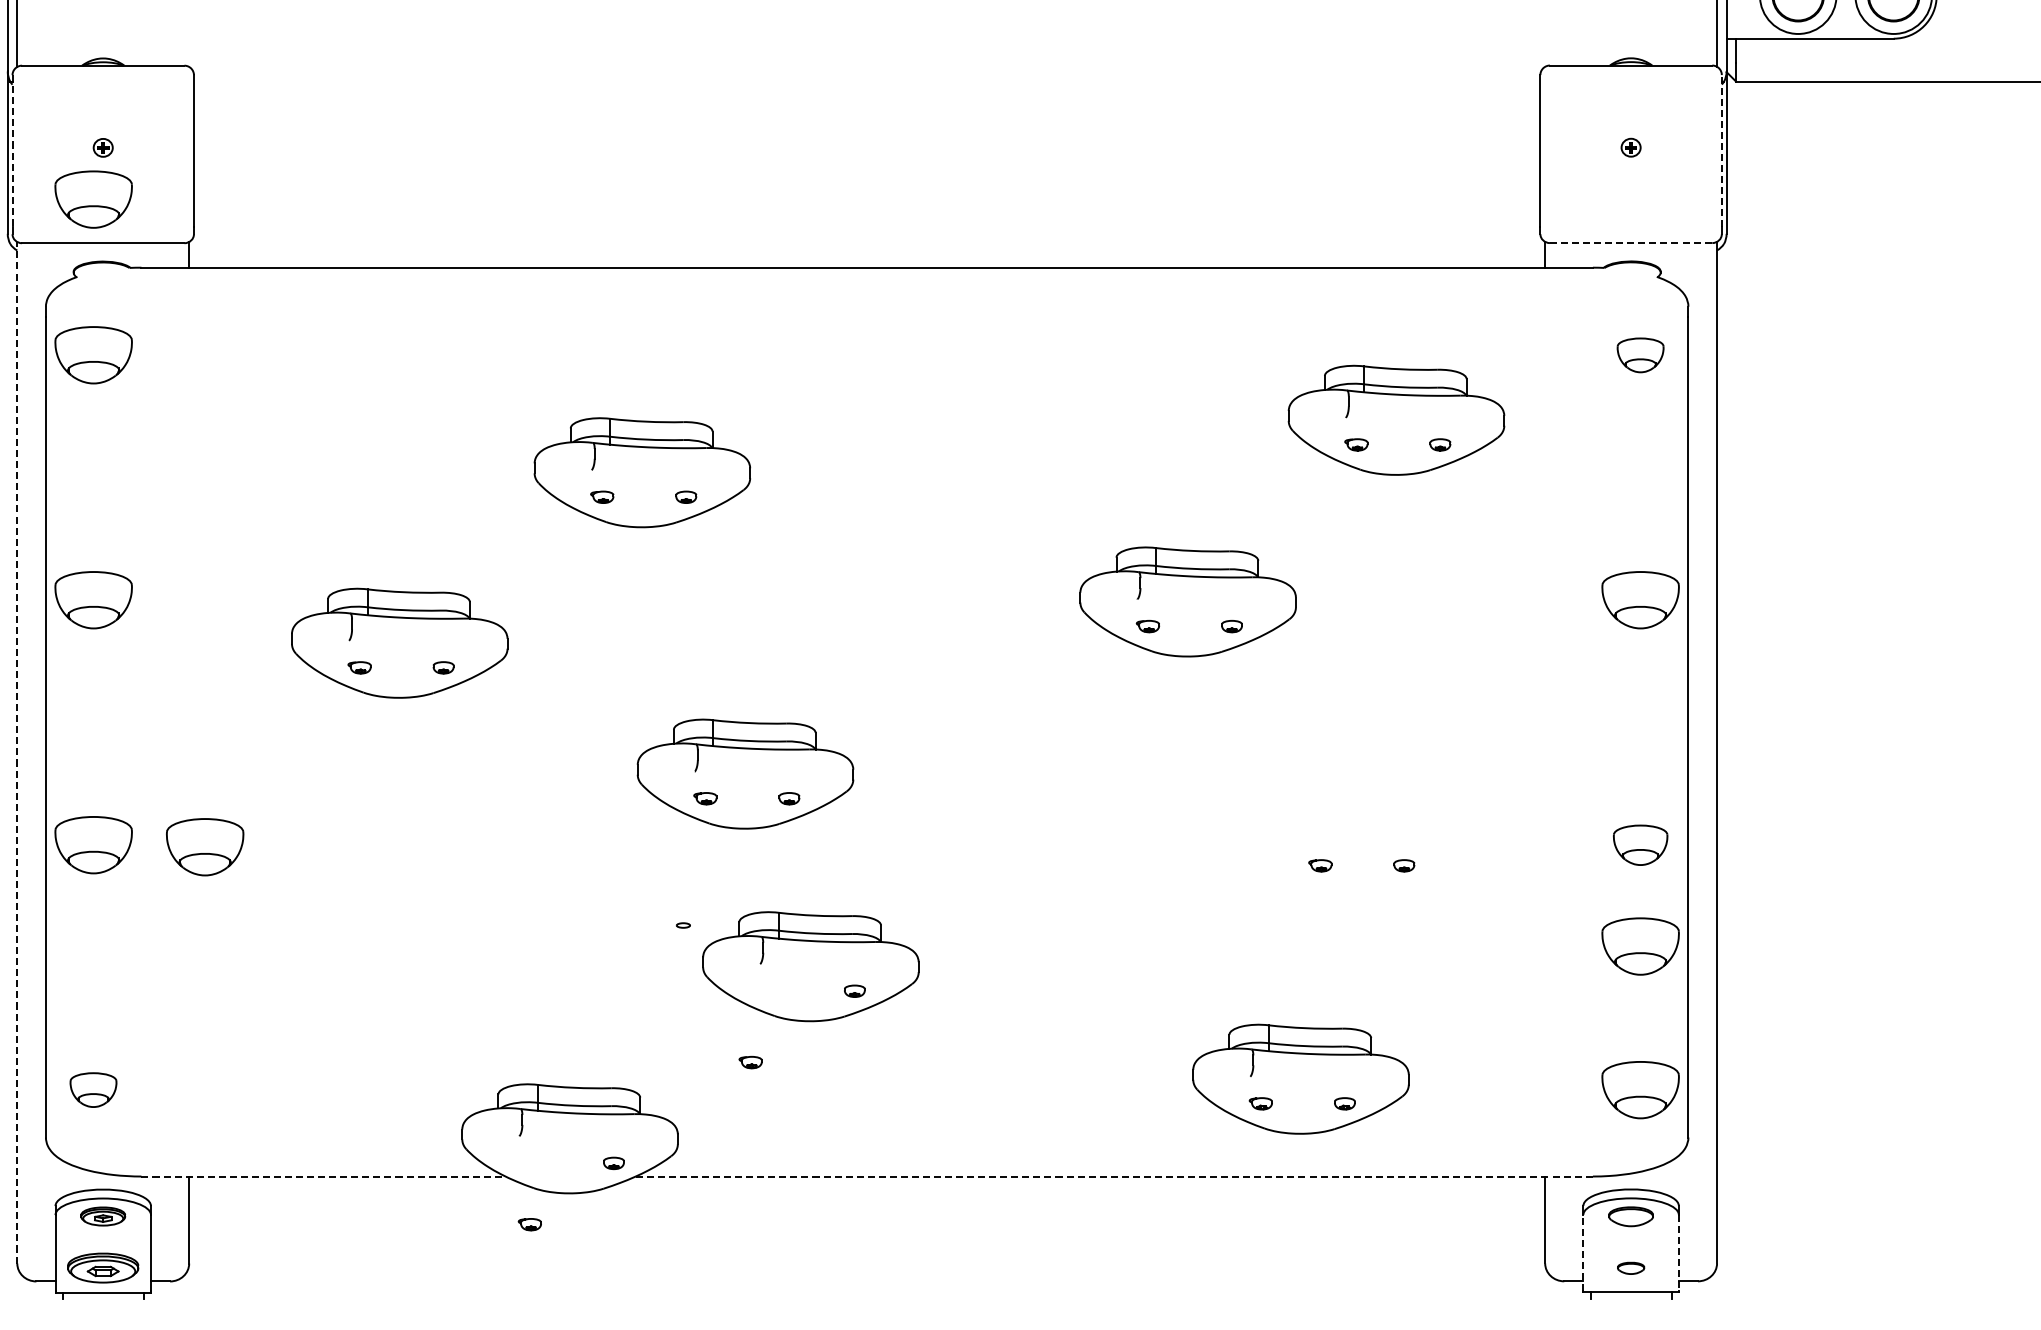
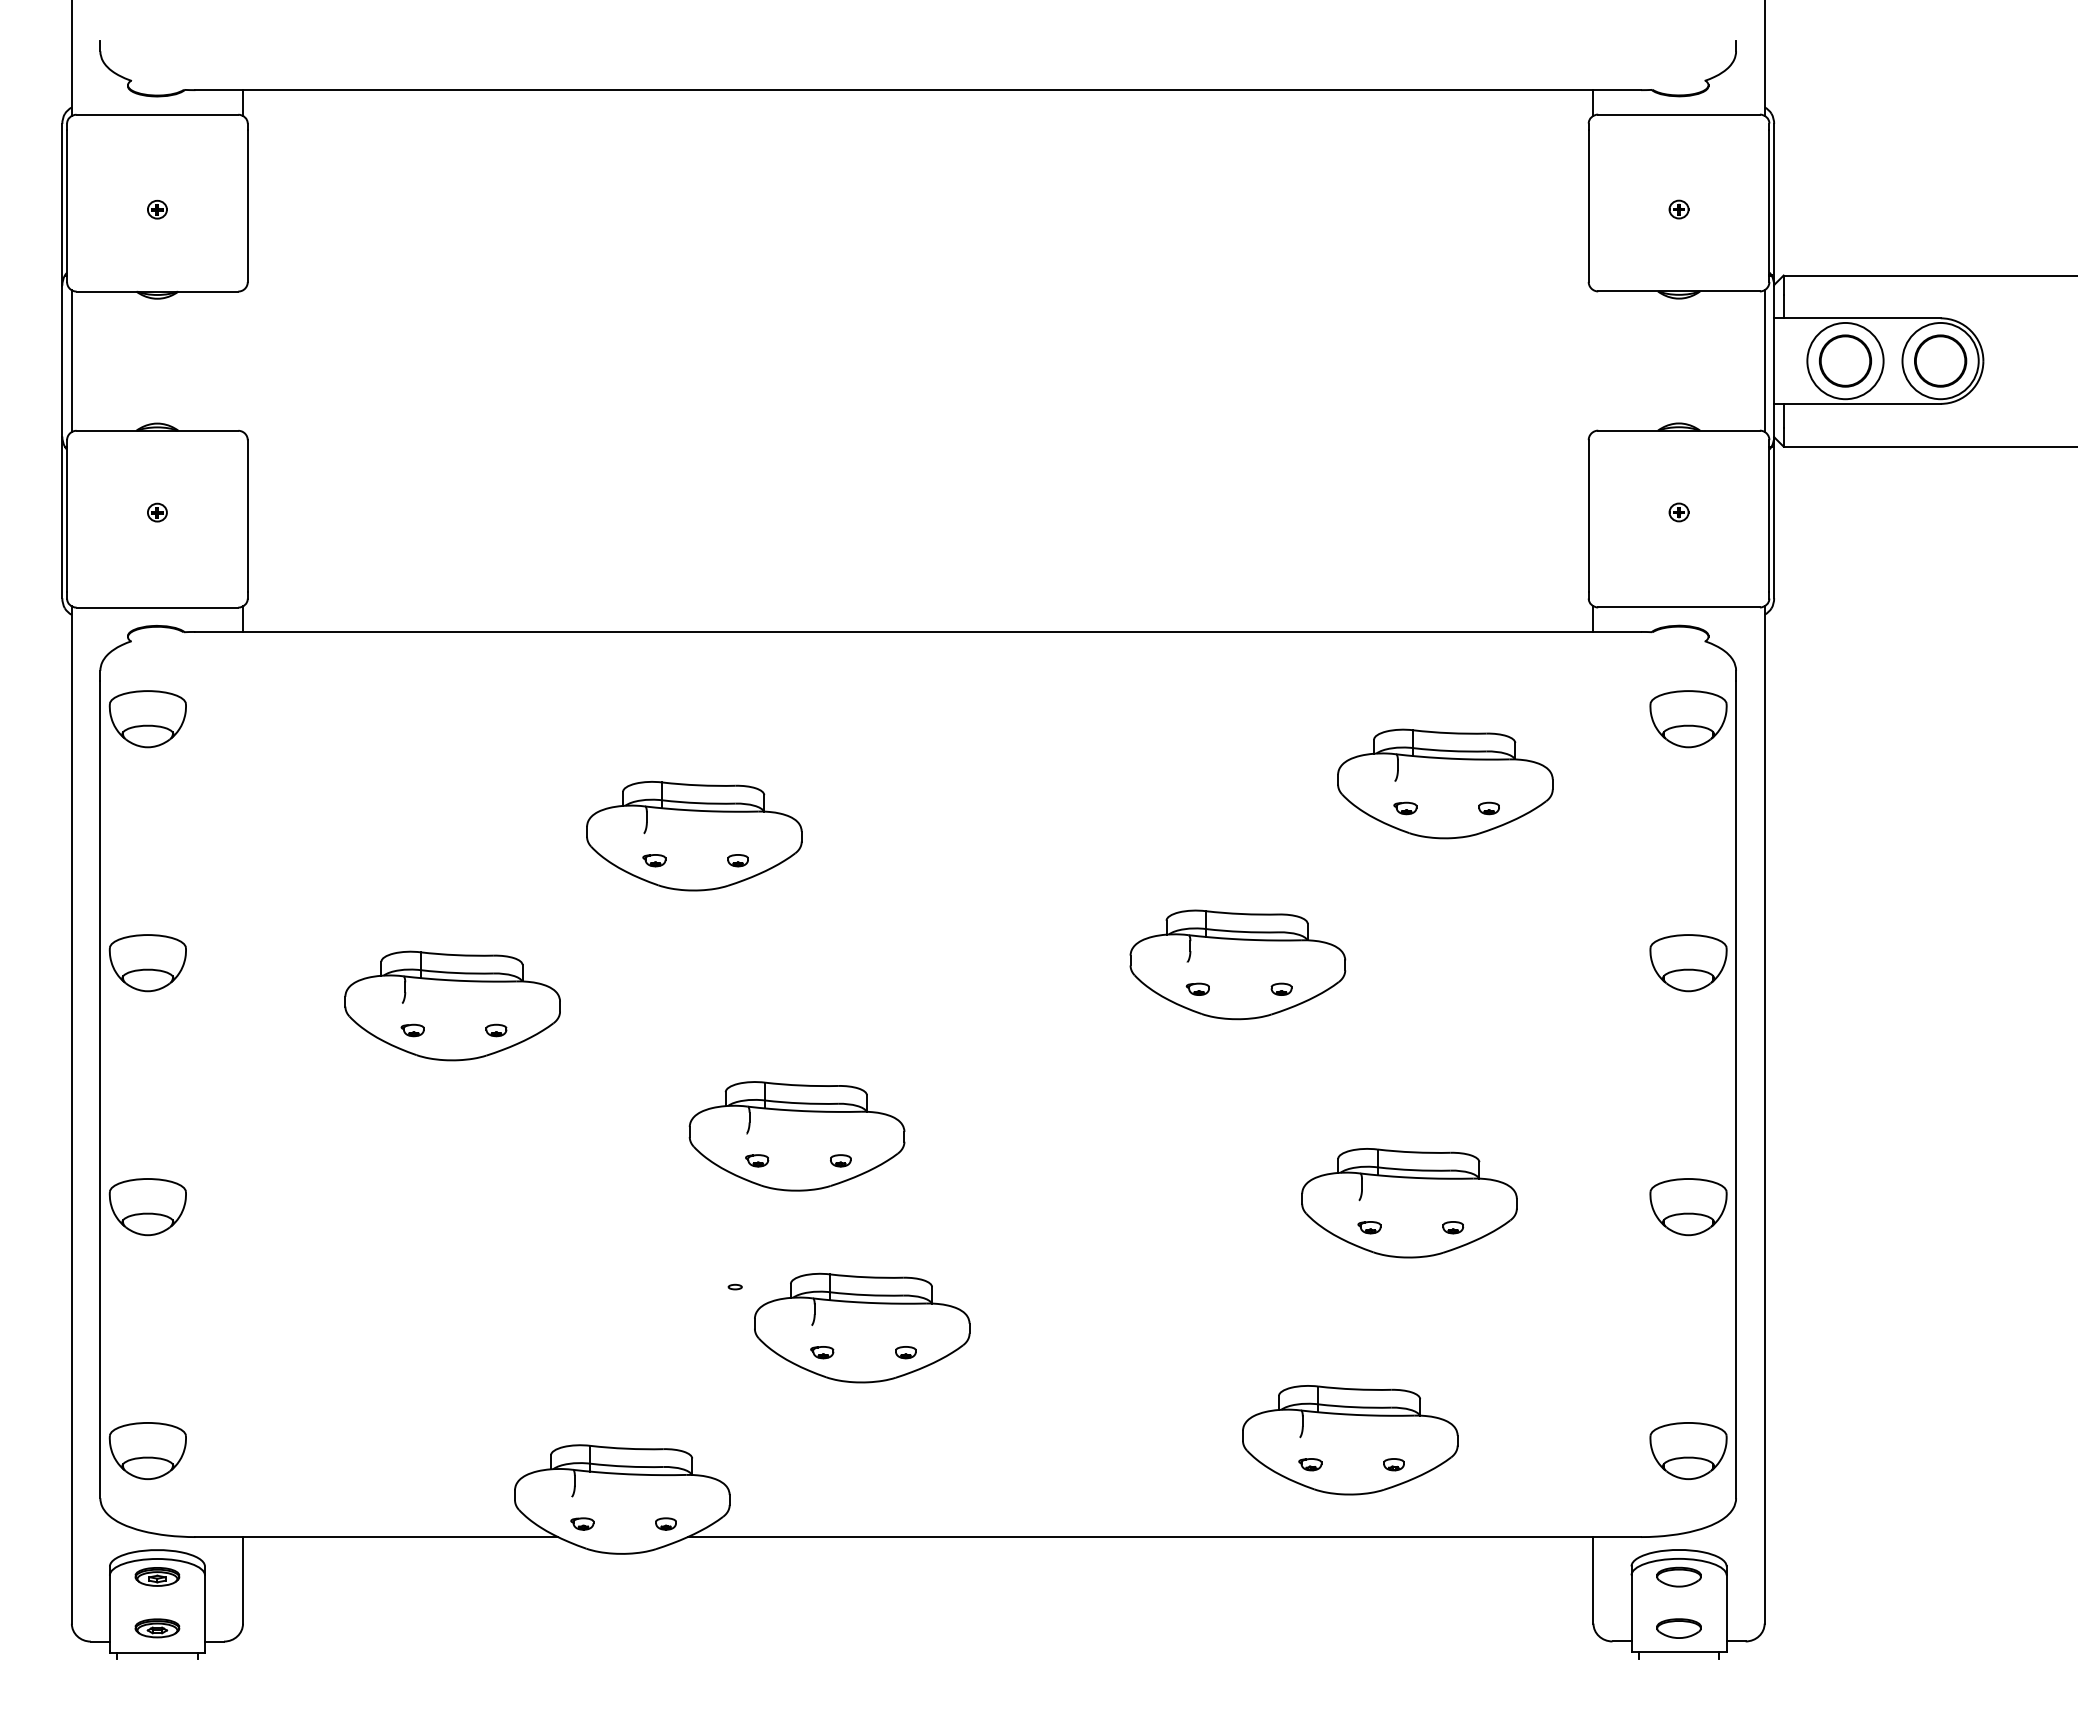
line: (1721, 150) -> (1769, 515), dashed -> solid
line: (12, 151) -> (67, 516), dashed -> solid
part: (93, 199) -> (147, 564), removed
line: (1631, 243) -> (1679, 607), dashed -> solid
part: (1640, 355) -> (1688, 719), size x1.67
line: (16, 753) -> (71, 1115), dashed -> solid
part: (1360, 841) -> (1409, 1203), added
part: (1640, 845) -> (1688, 1207), size x1.43
part: (204, 847) -> (258, 1209), removed
part: (1640, 945) -> (1688, 1307), removed
part: (750, 1062) -> (822, 1352), moved
part: (93, 1089) -> (147, 1450), size x1.67
line: (324, 1176) -> (377, 1537), dashed -> solid
line: (1114, 1176) -> (1164, 1537), dashed -> solid
part: (530, 1224) -> (582, 1523), moved
line: (1583, 1253) -> (1631, 1613), dashed -> solid
line: (1678, 1253) -> (1726, 1613), dashed -> solid
part: (103, 1268) -> (157, 1628), size x0.62
part: (1630, 1268) -> (1678, 1628), size x1.67

